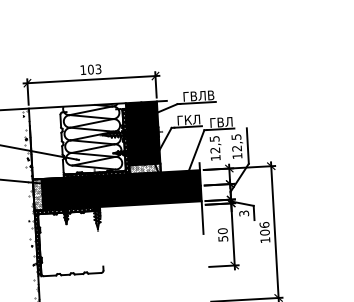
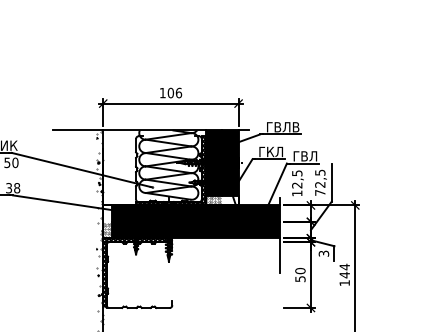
text: (98, 68) -> (178, 92), 103 -> 106
text: (237, 155) -> (320, 192), 12,5 -> 72,5
hatch: (152, 168) -> (229, 200), removed
hatch: (37, 186) -> (107, 213), removed
text: (264, 229) -> (344, 271), 106 -> 144

